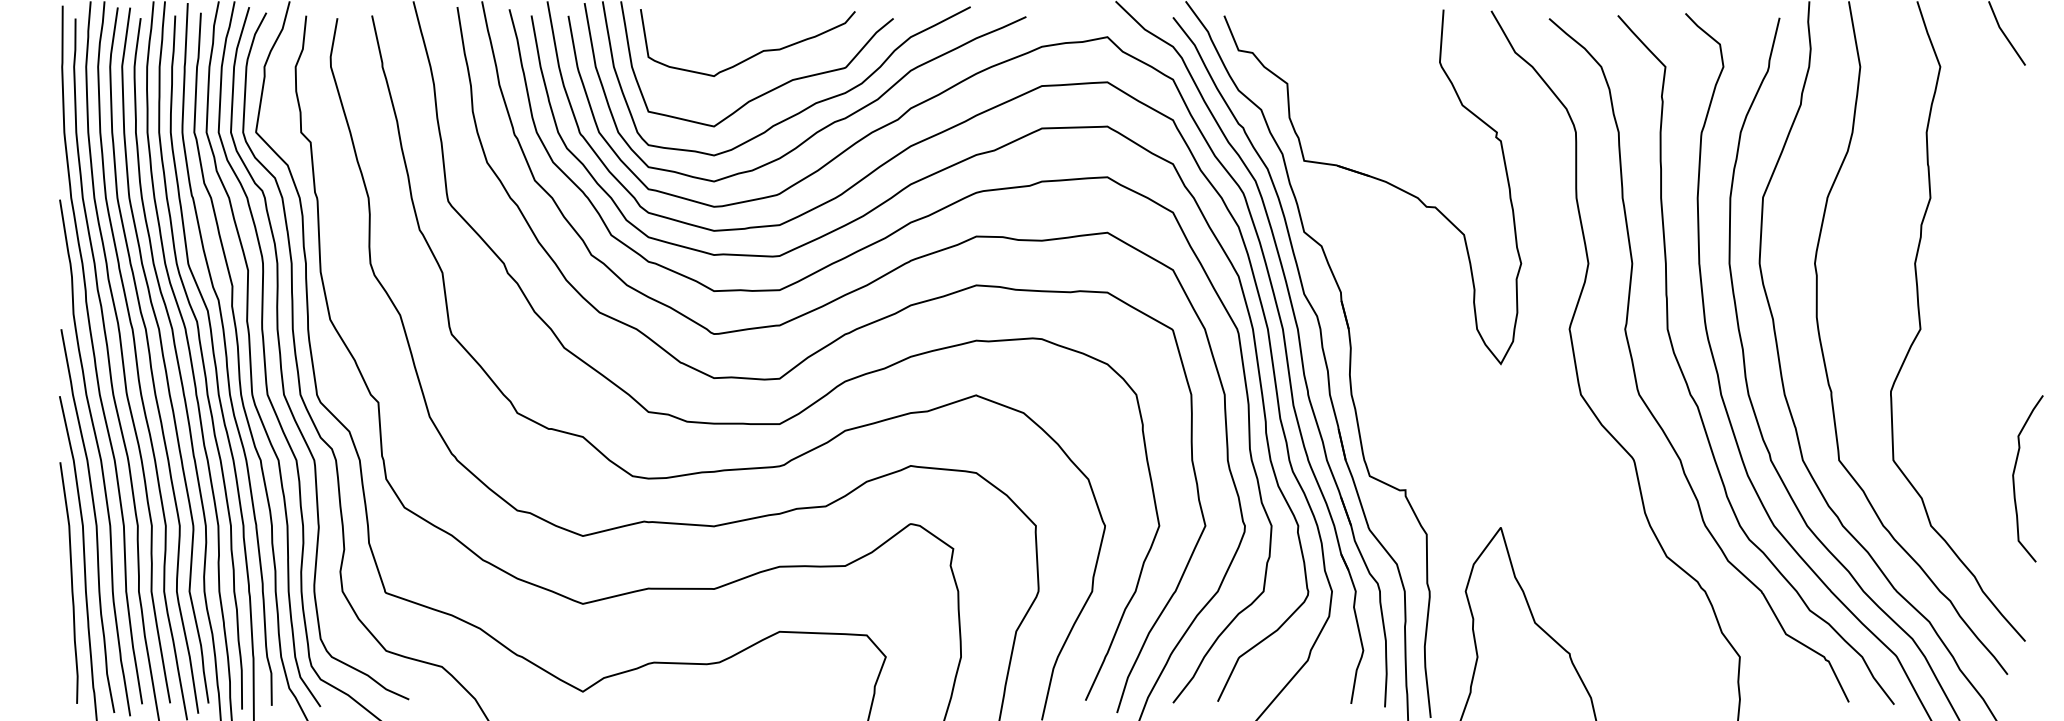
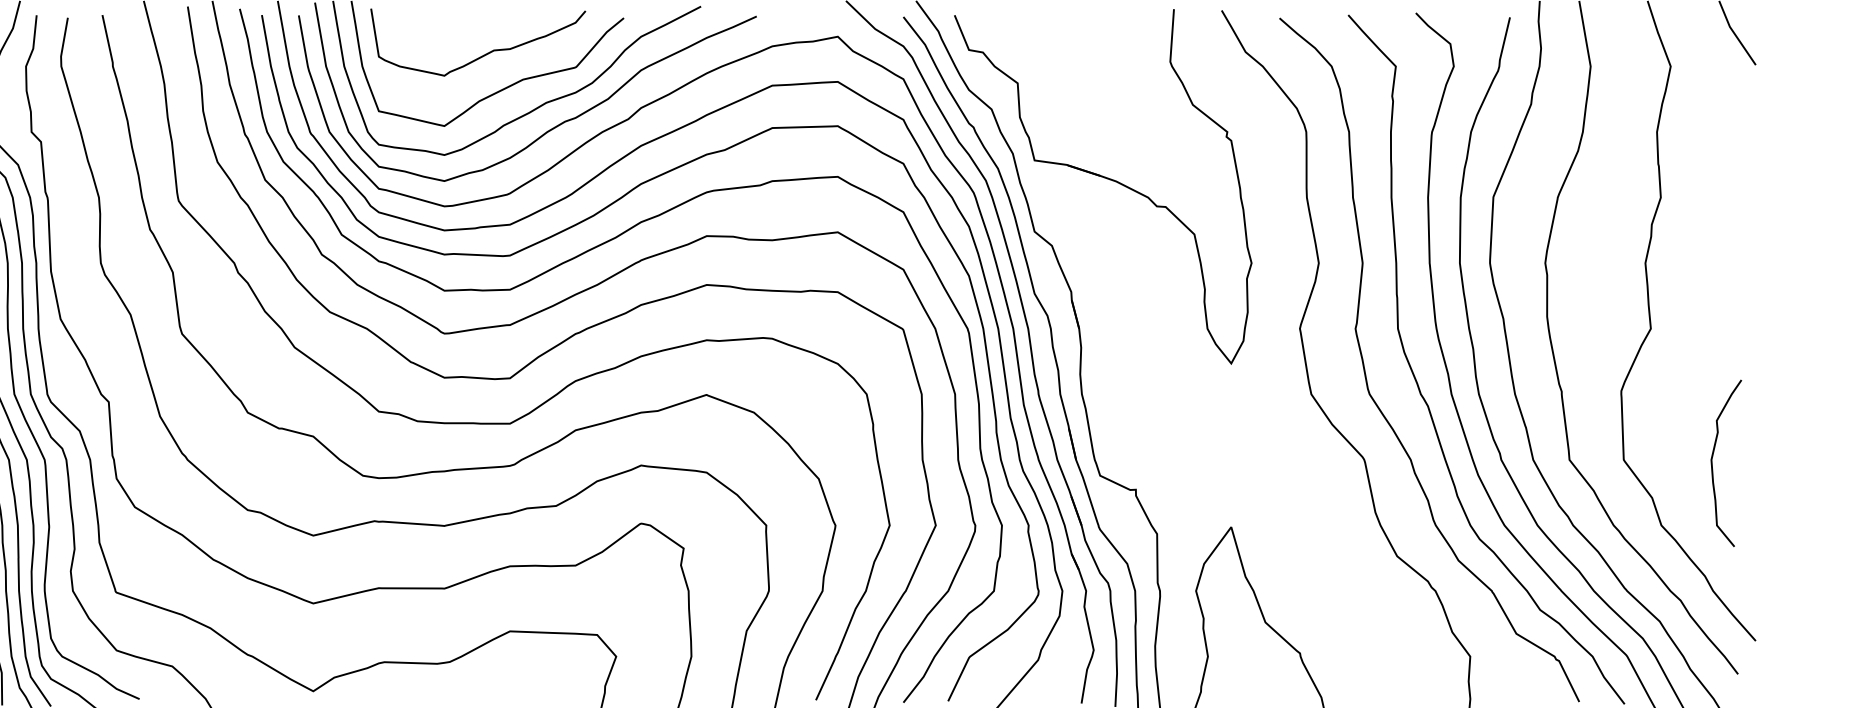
curve: (2014, 478) -> (1712, 463), moved

